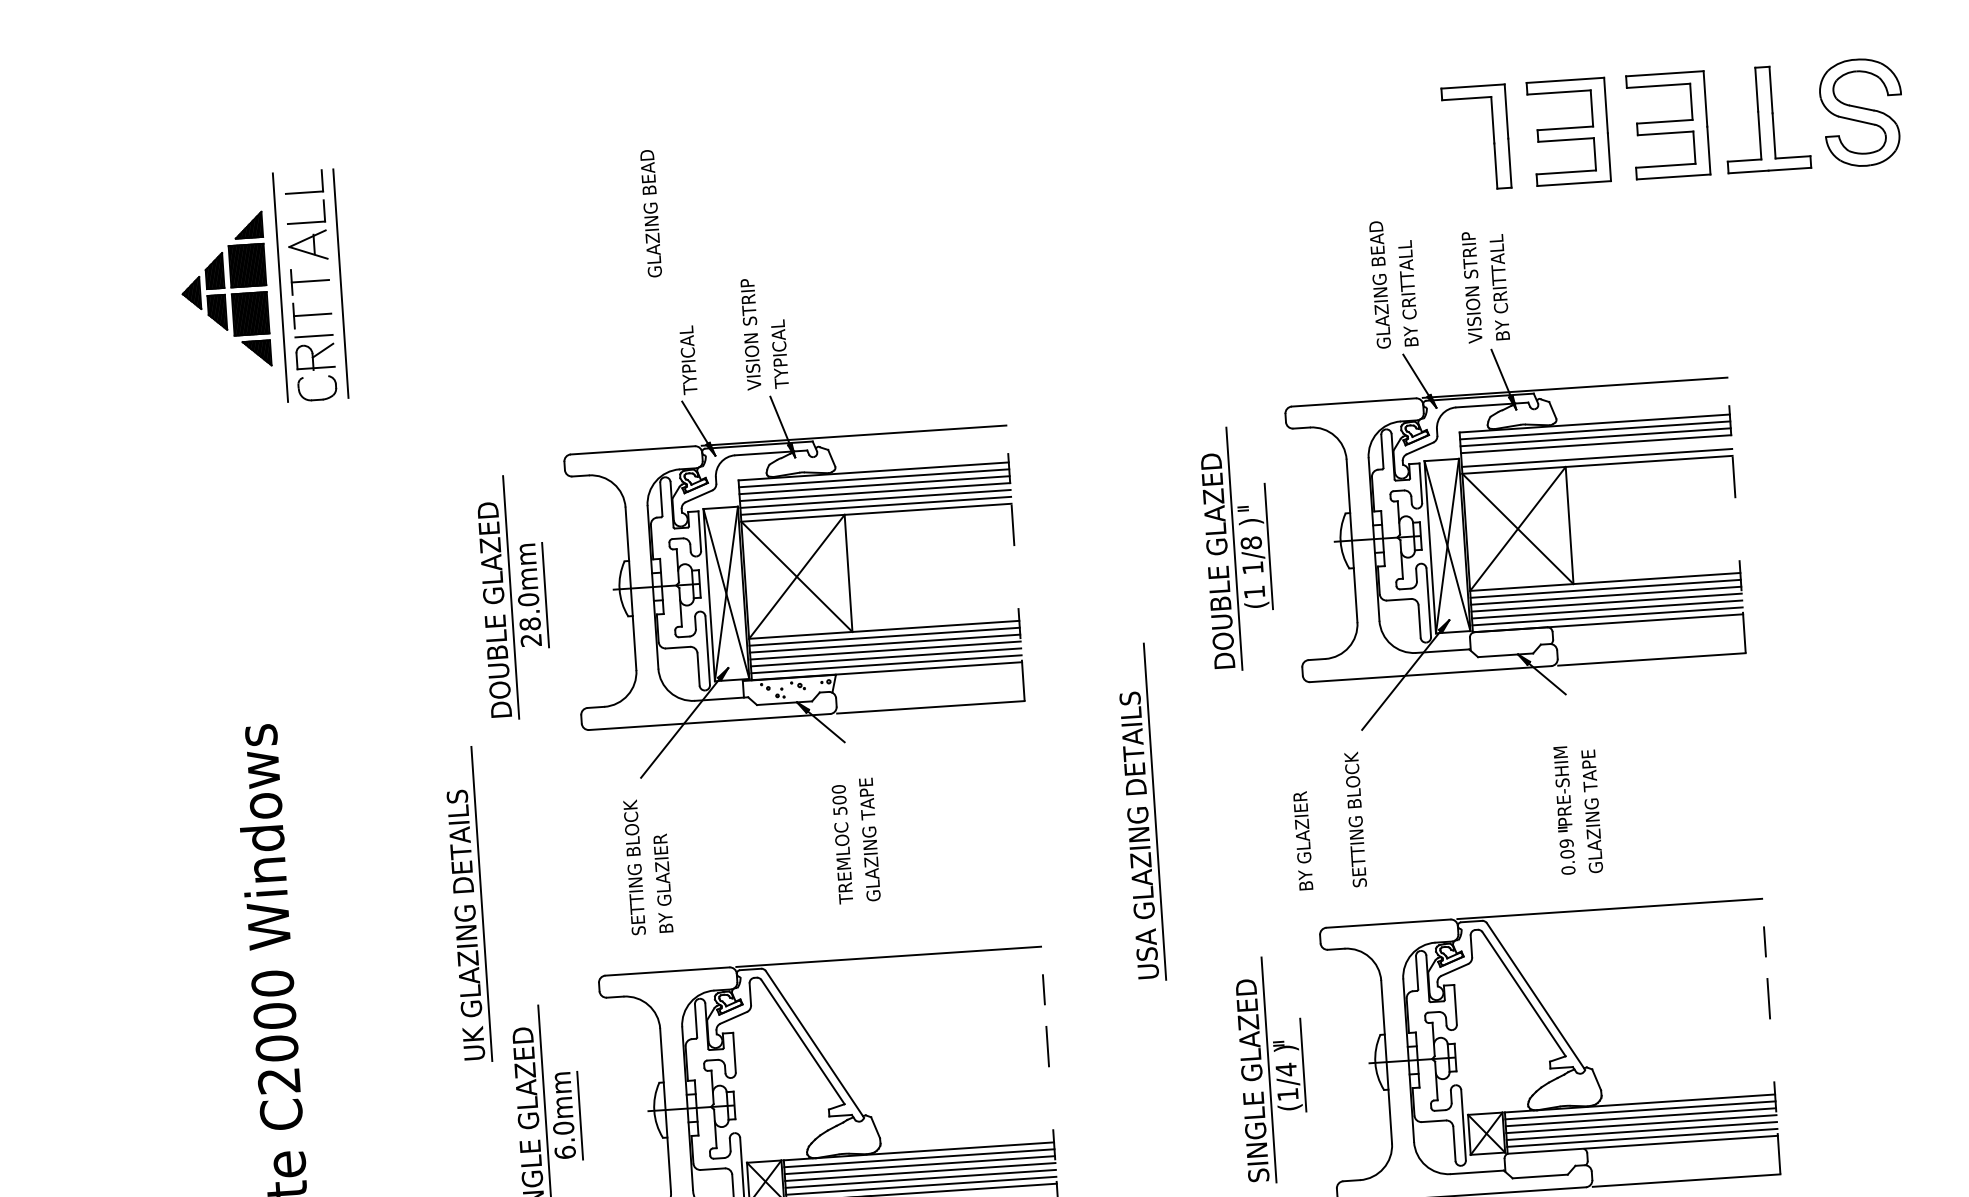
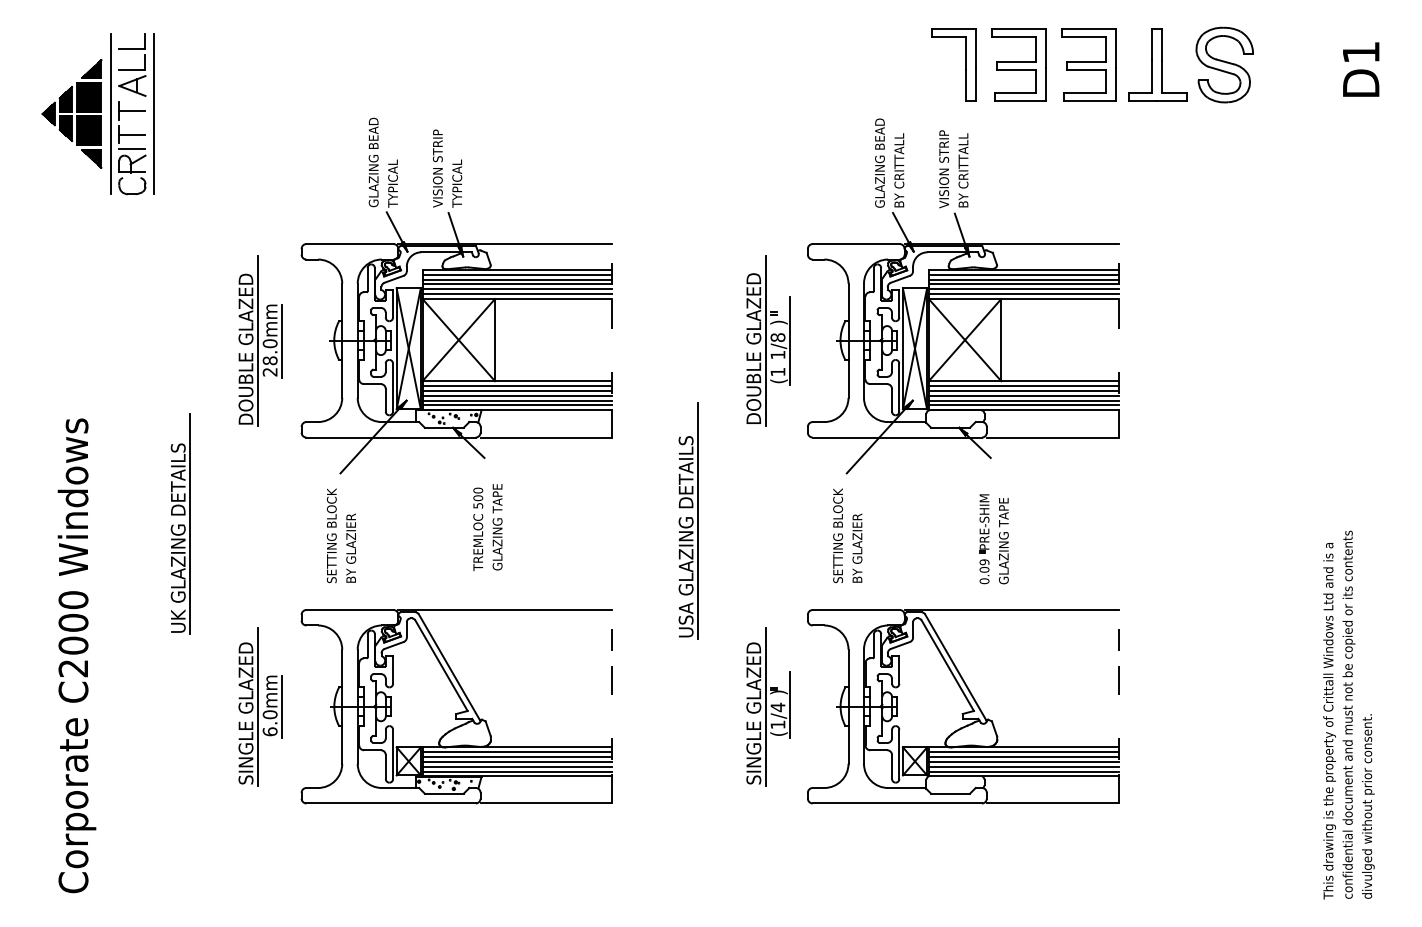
text: (650, 213) -> (373, 162), moved
line: (1596, 451) -> (1023, 289), added
text: (1303, 839) -> (857, 547), moved
part: (467, 903) -> (180, 523), moved

